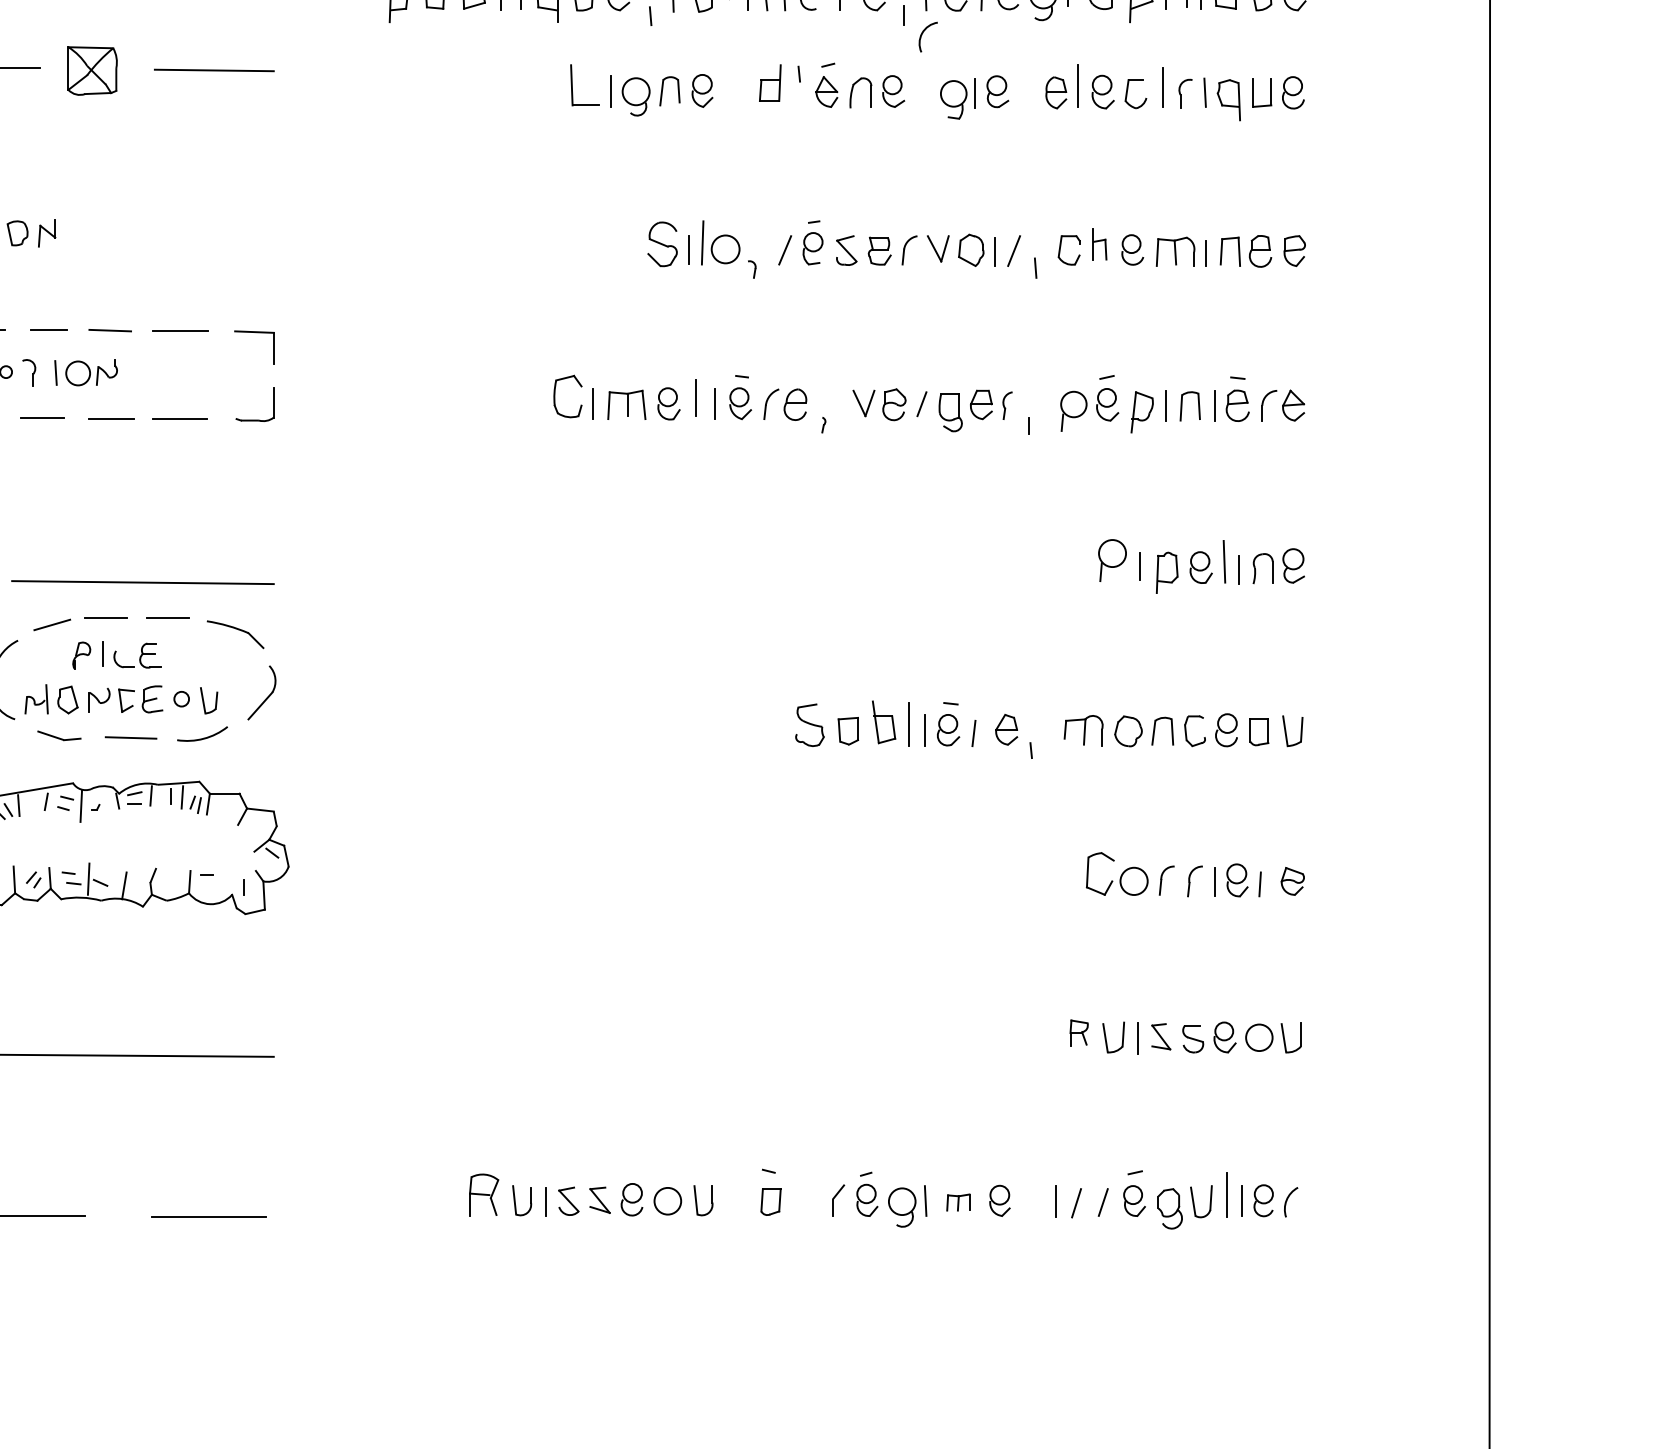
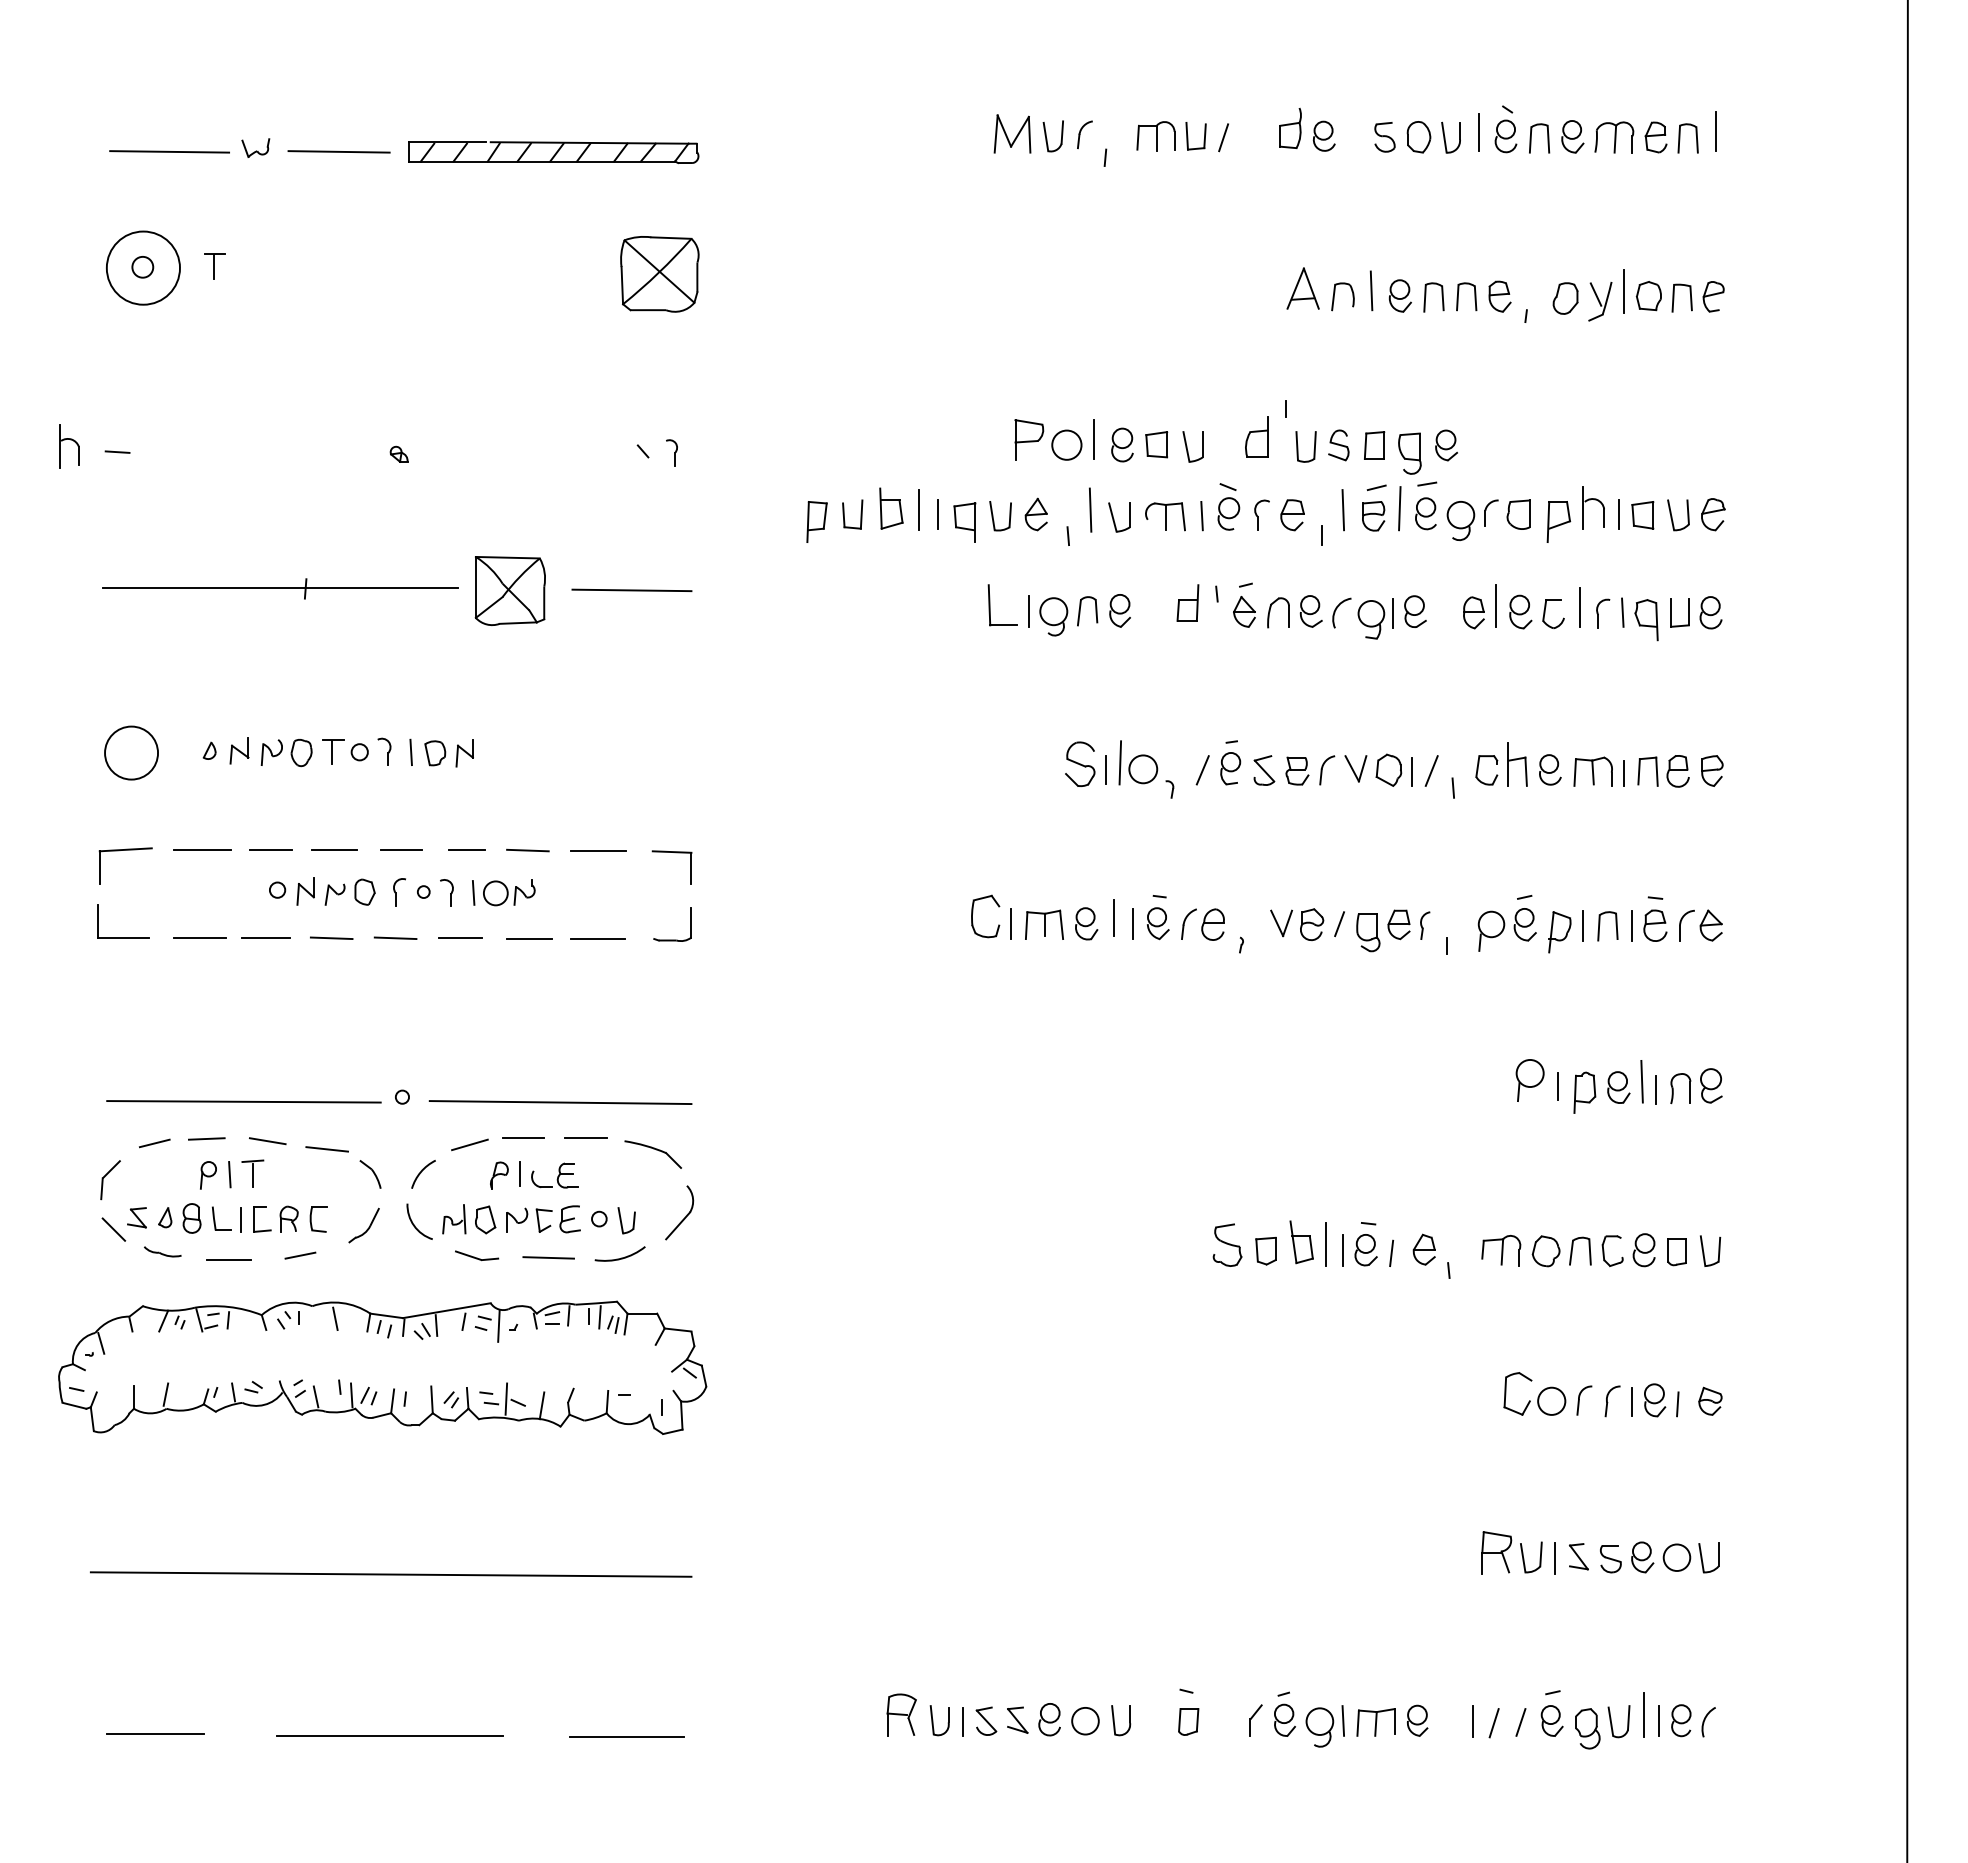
arc: (922, 34) -> (1336, 610), moved
part: (91, 70) -> (509, 590), size x1.43
part: (1099, 244) -> (1517, 764), size x1.43
part: (1078, 1032) -> (1496, 1552), size x1.67
part: (957, 1202) -> (1375, 1722), size x1.67

